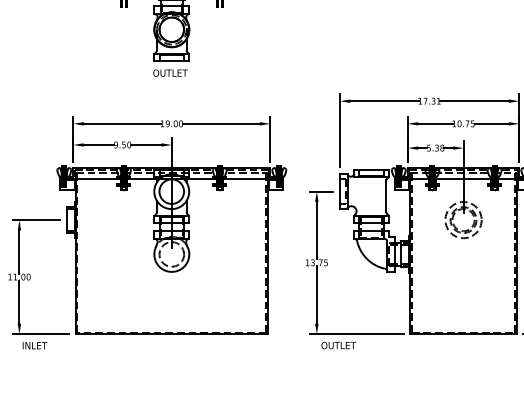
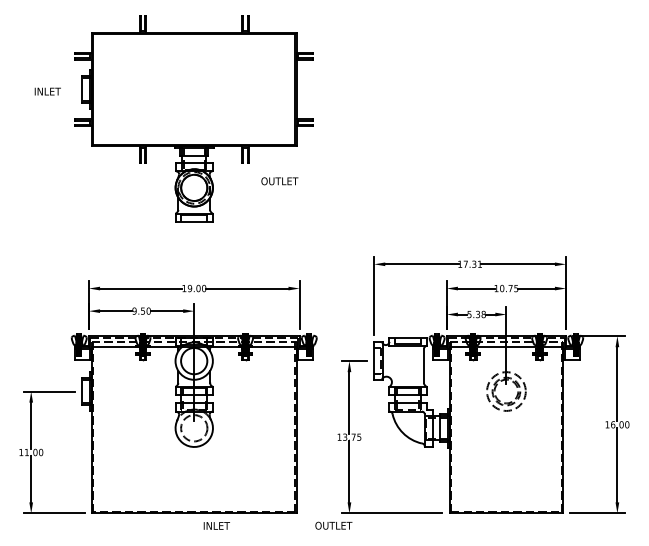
text: (170, 73) -> (279, 181), moved
text: (34, 345) -> (216, 525), moved
text: (338, 345) -> (333, 525), moved

